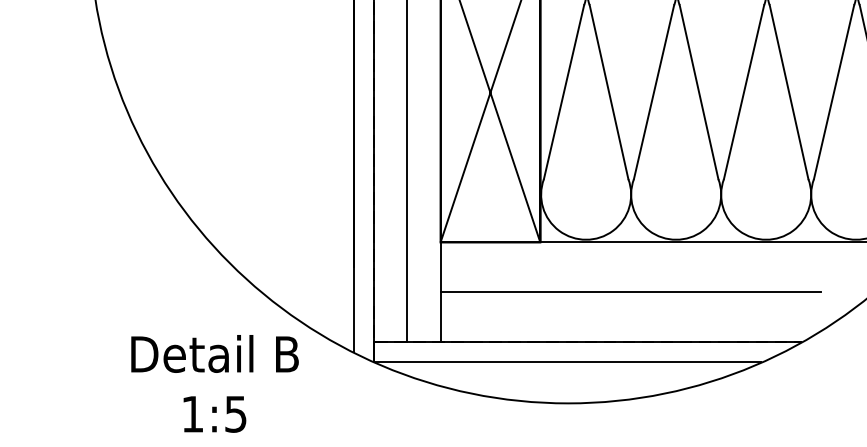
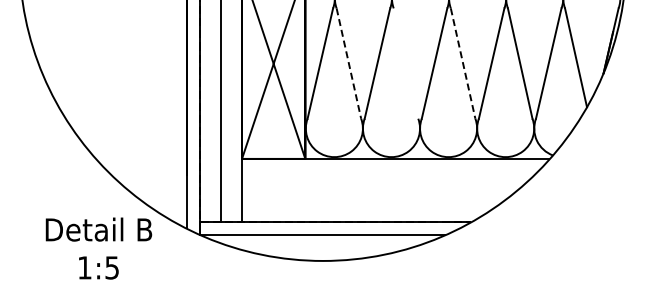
line: (698, 92) -> (405, 63), removed
line: (609, 93) -> (349, 64), solid -> dashed
line: (789, 93) -> (463, 64), solid -> dashed
line: (630, 292) -> (362, 190), removed

